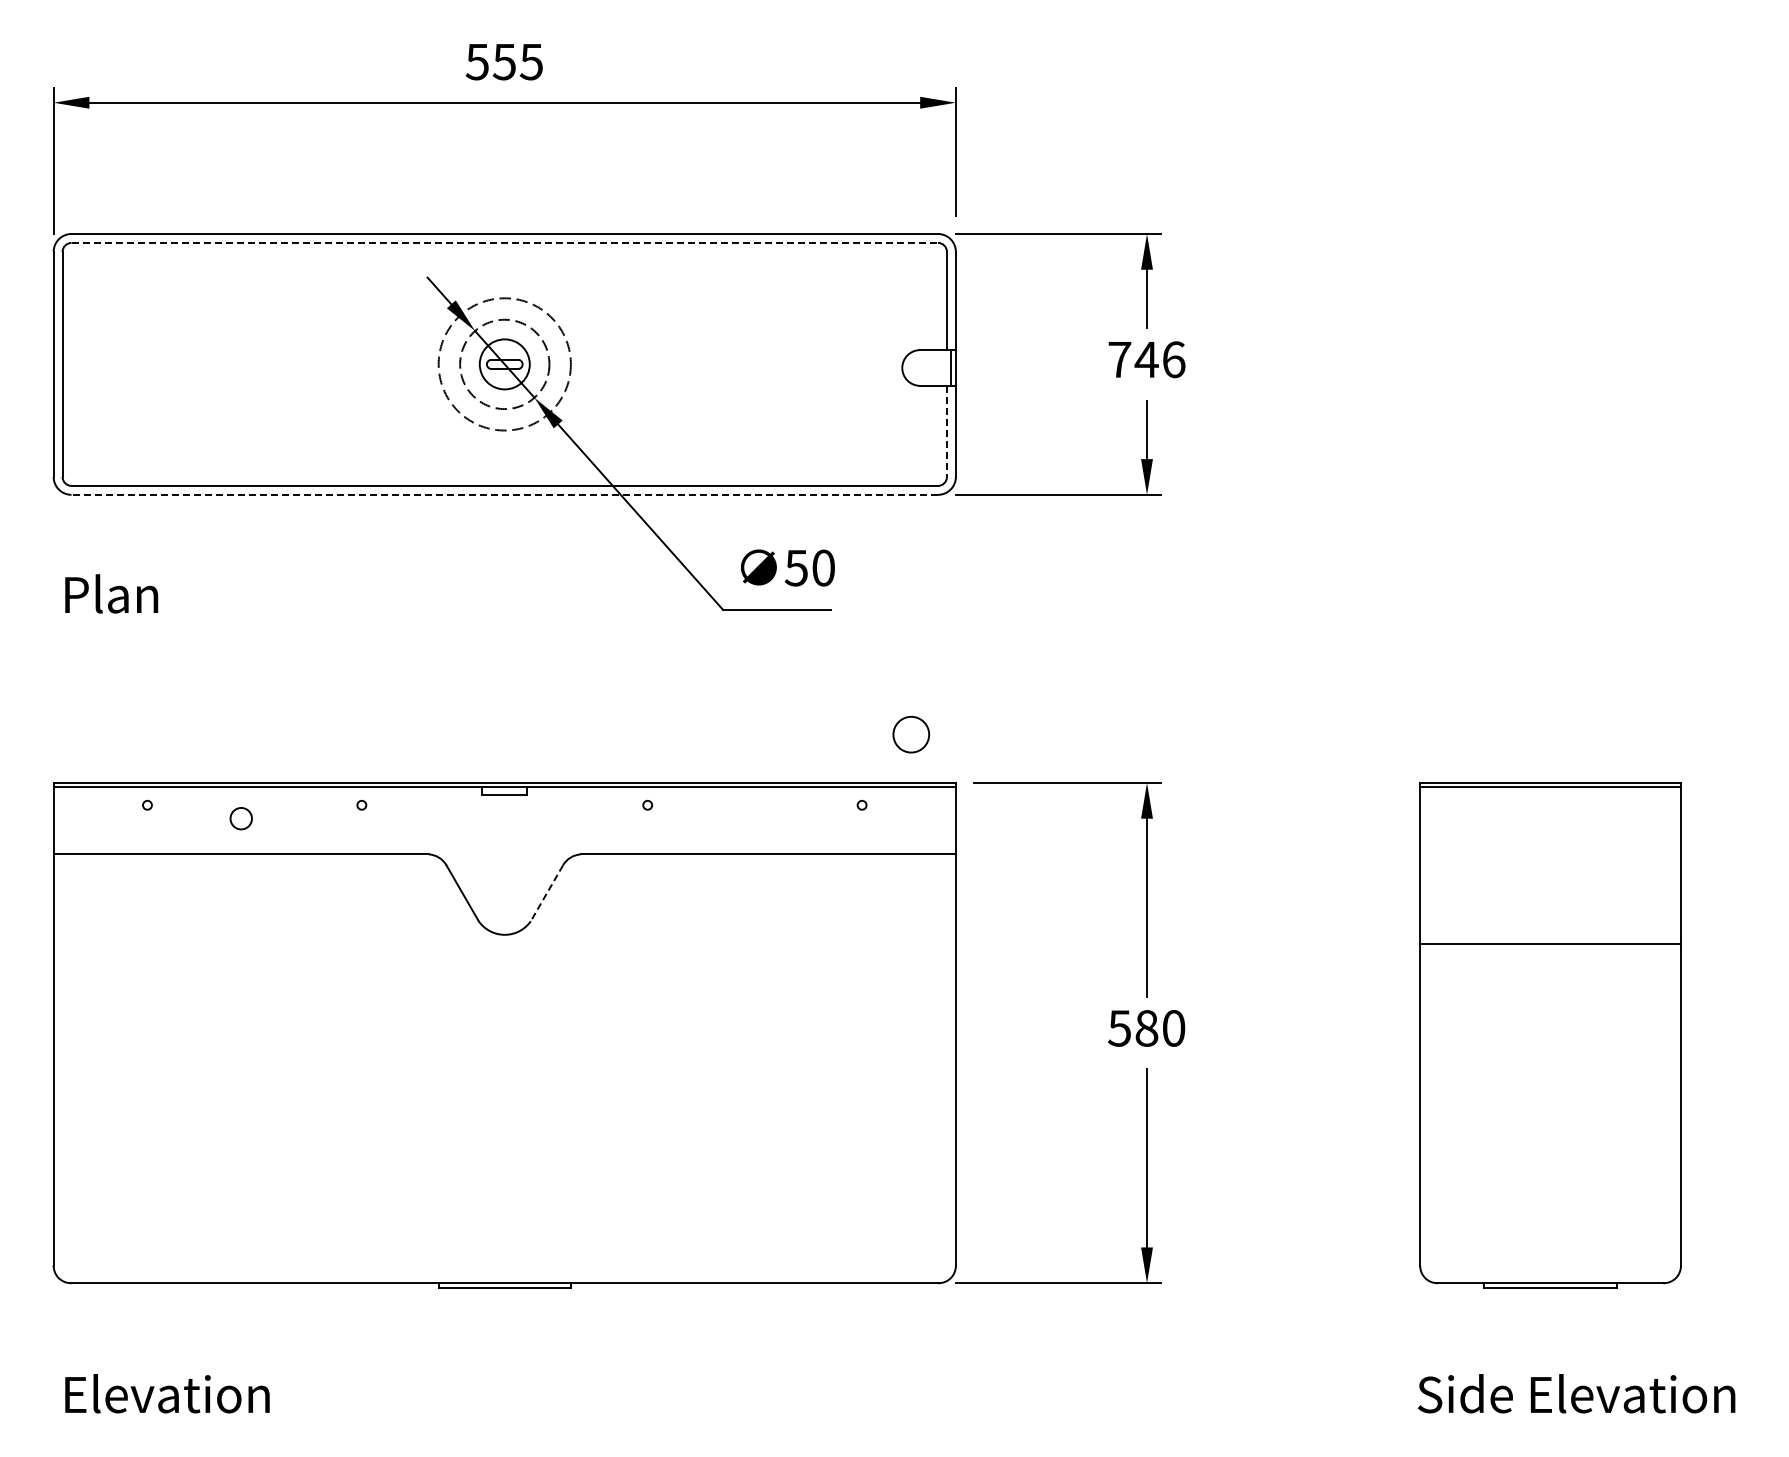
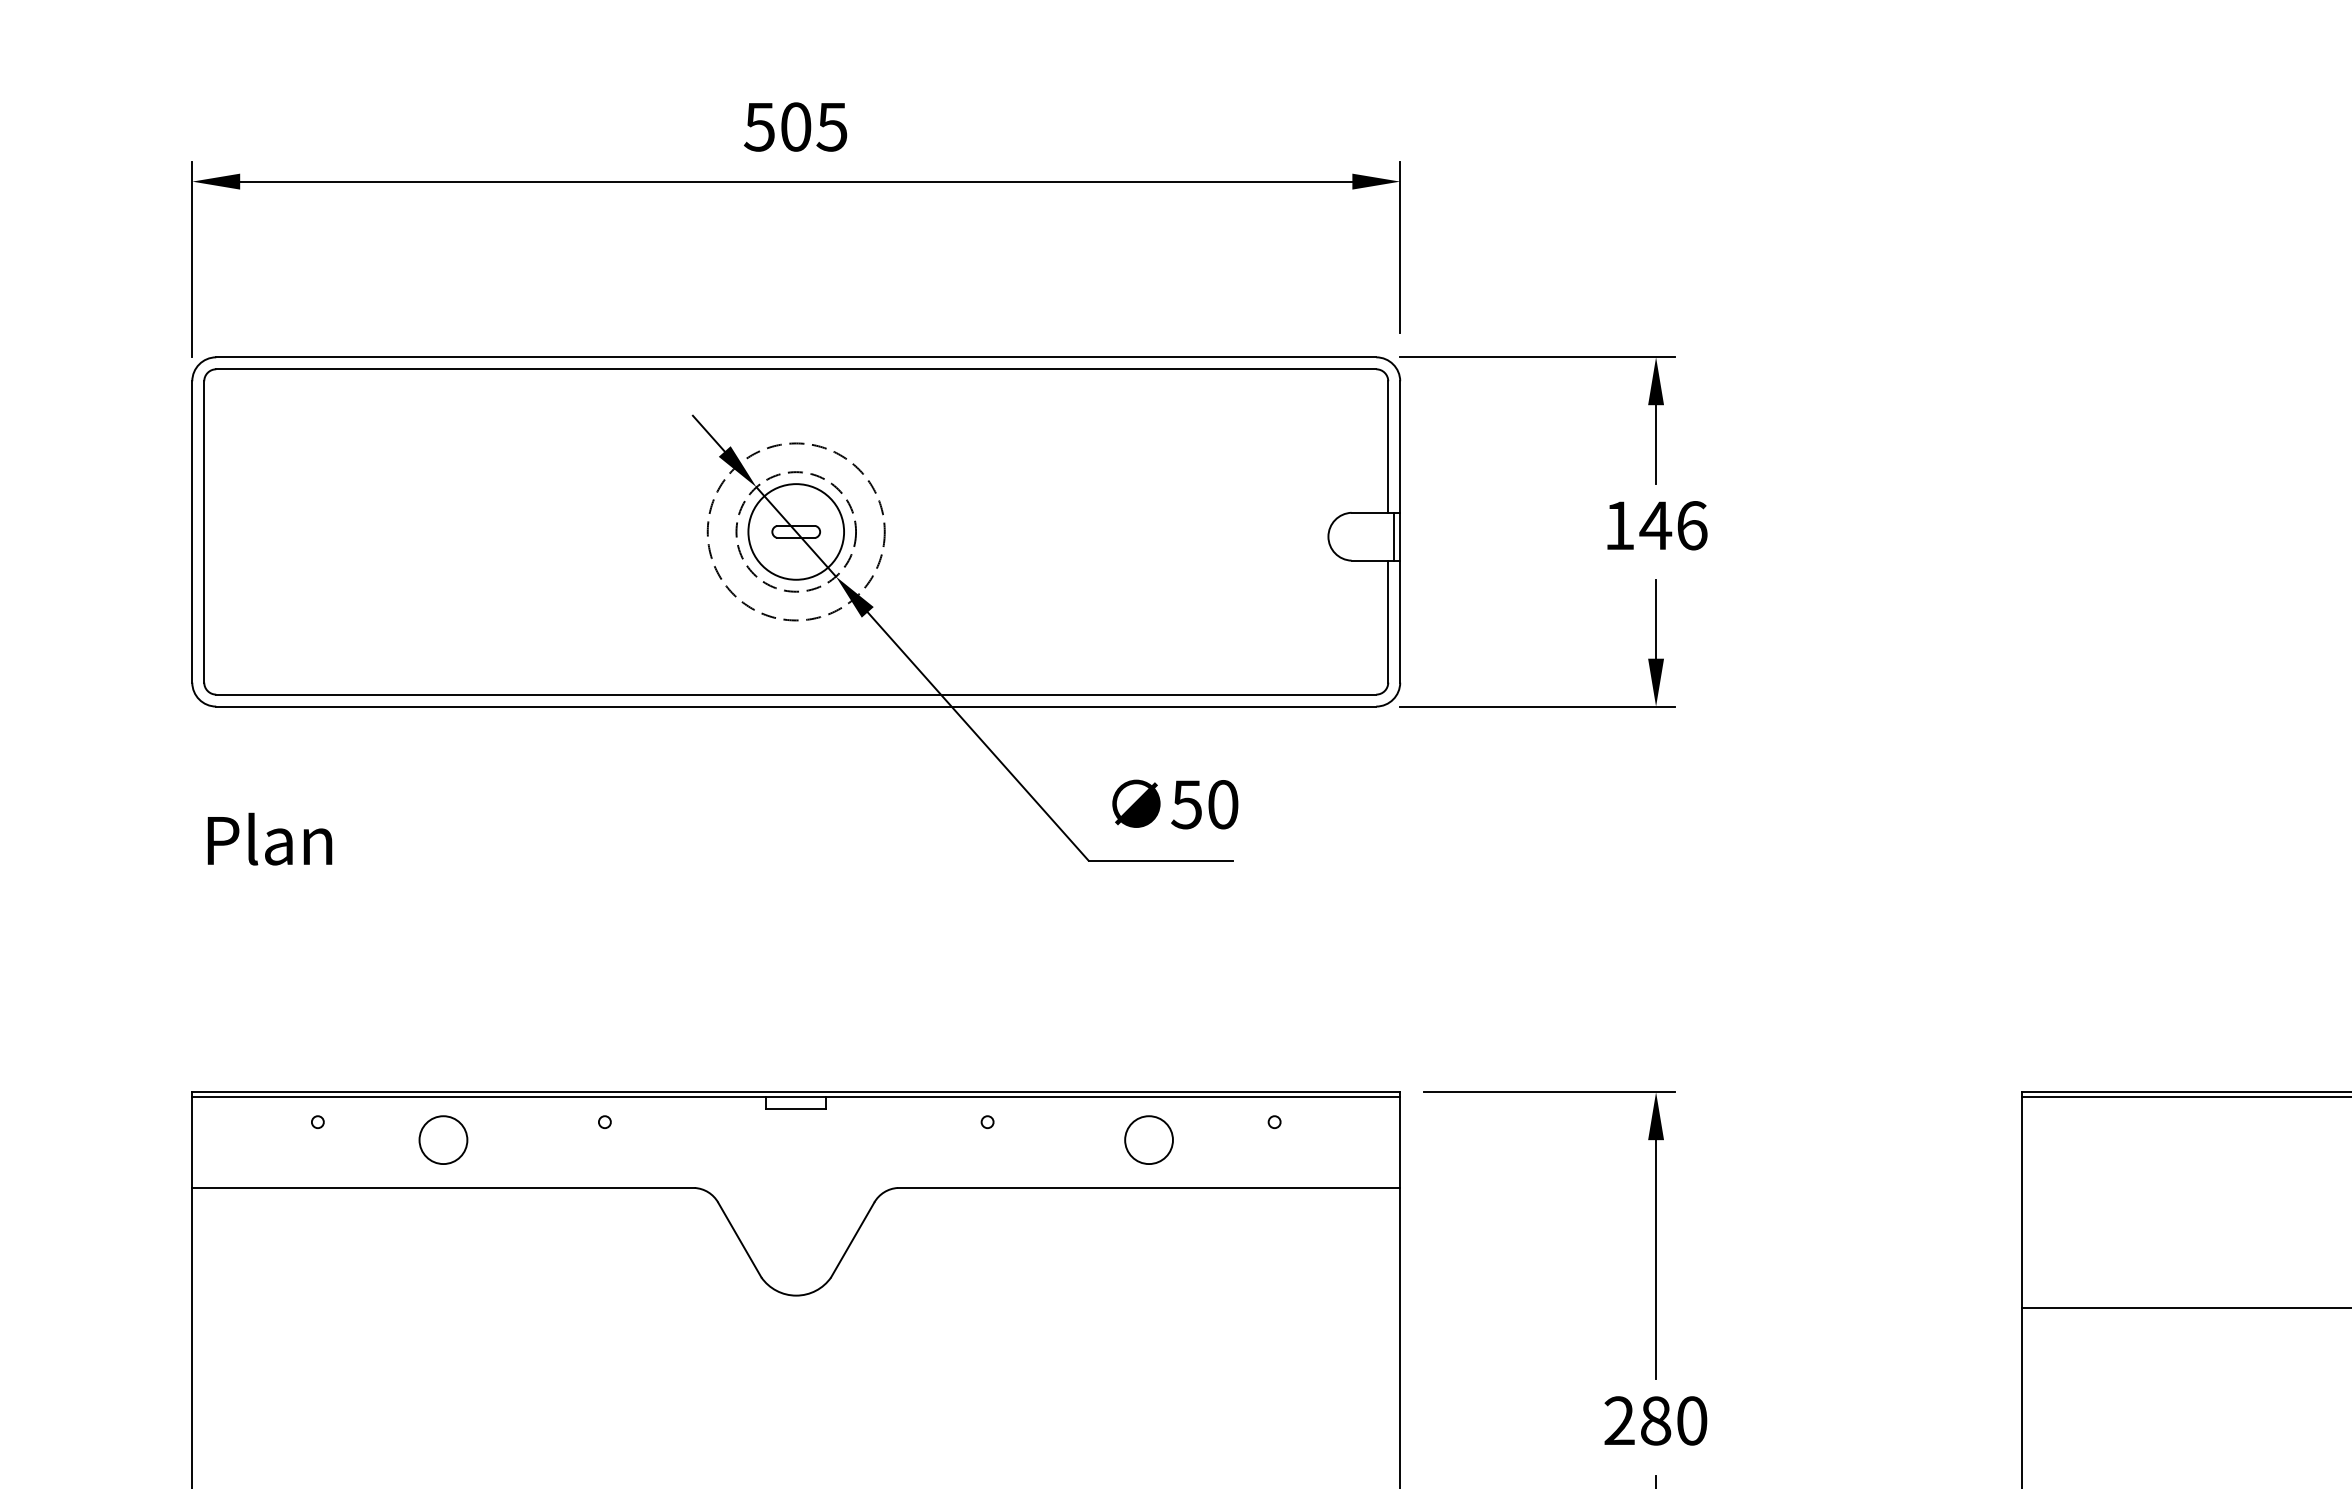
text: (503, 61) -> (794, 126), 555 -> 505
line: (505, 242) -> (797, 368), dashed -> solid
text: (1119, 359) -> (1619, 525), 746 -> 146
circle: (504, 364) -> (795, 532), size x1.43
line: (946, 431) -> (1387, 621), dashed -> solid
line: (504, 494) -> (795, 706), dashed -> solid
circle: (911, 734) -> (1149, 1139), moved
circle: (241, 818) -> (443, 1139), size x1.67
line: (546, 893) -> (852, 1240), dashed -> solid
text: (1119, 1028) -> (1619, 1421), 580 -> 280

